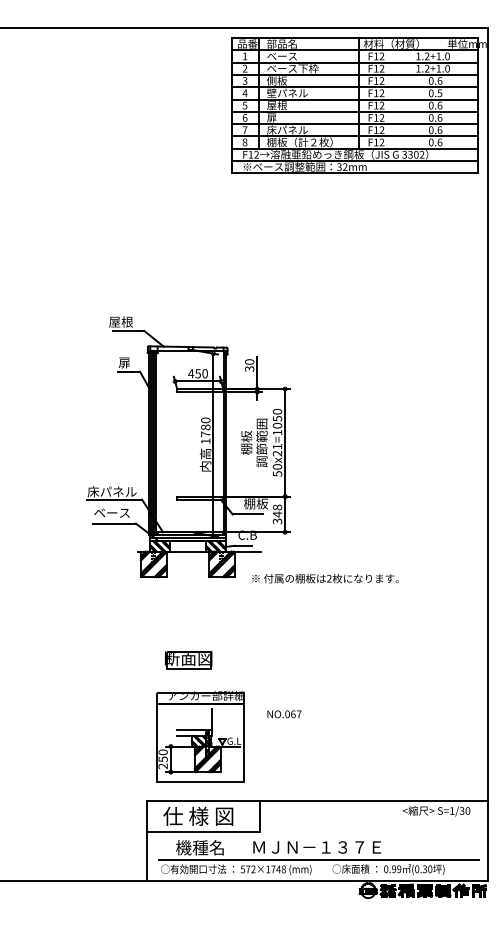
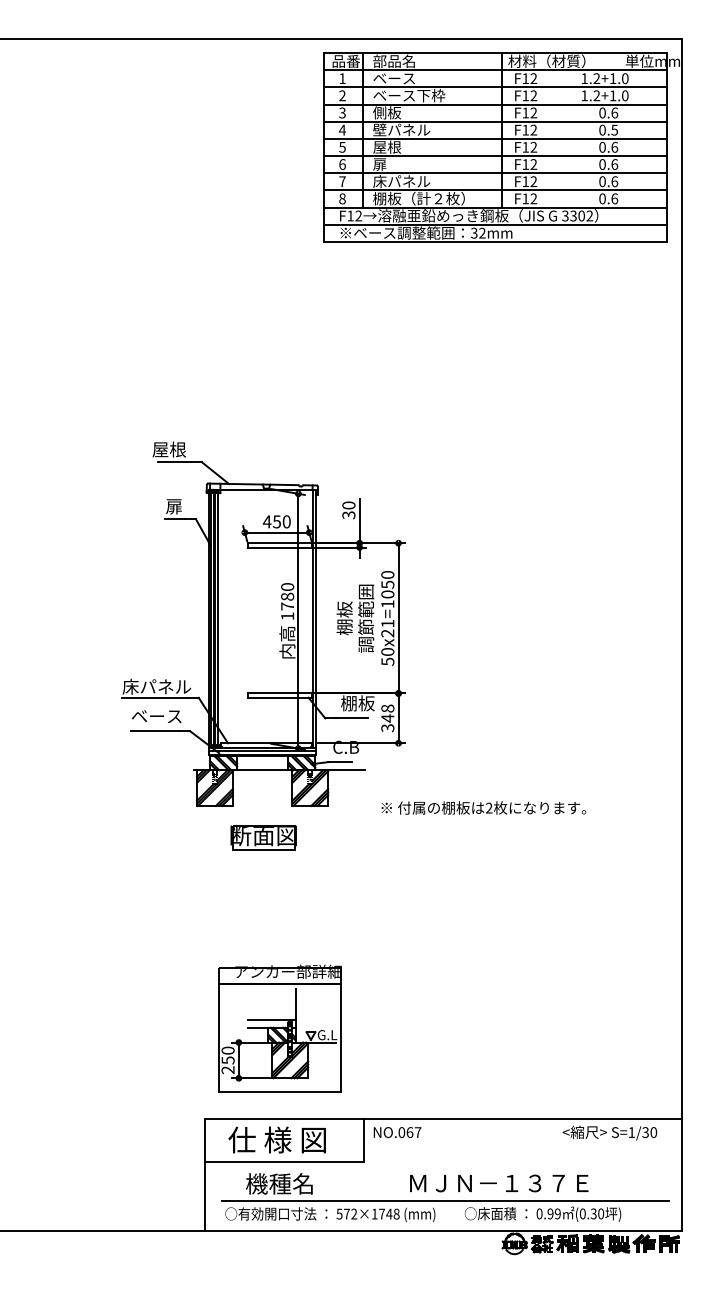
text: (325, 578) -> (483, 807), moved
part: (188, 659) -> (263, 837), moved
text: (284, 714) -> (397, 1132), moved
text: (317, 847) -> (499, 1183), moved

